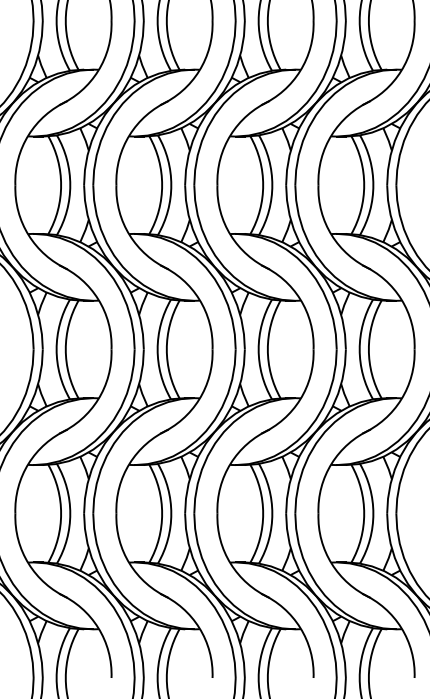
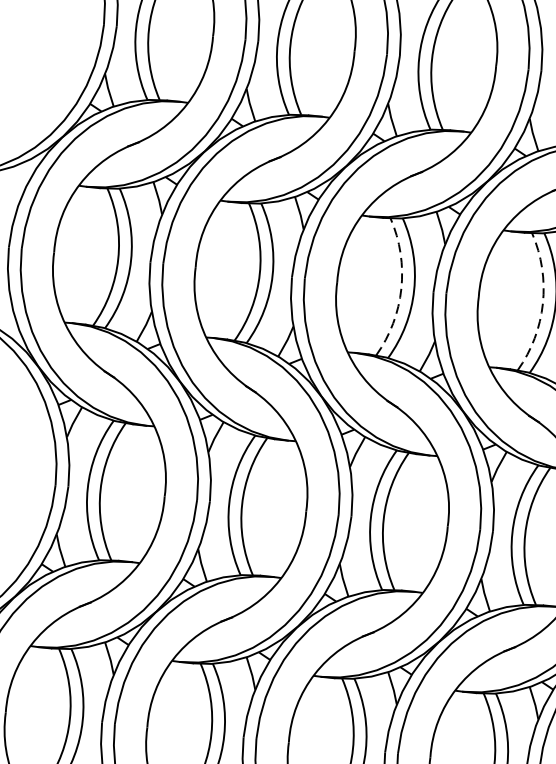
arc: (263, 185) -> (401, 289), solid -> dashed
arc: (364, 185) -> (543, 304), solid -> dashed

